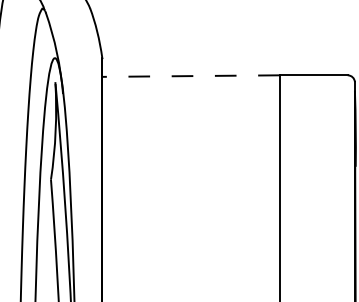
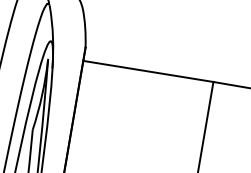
line: (191, 76) -> (148, 71), dashed -> solid

